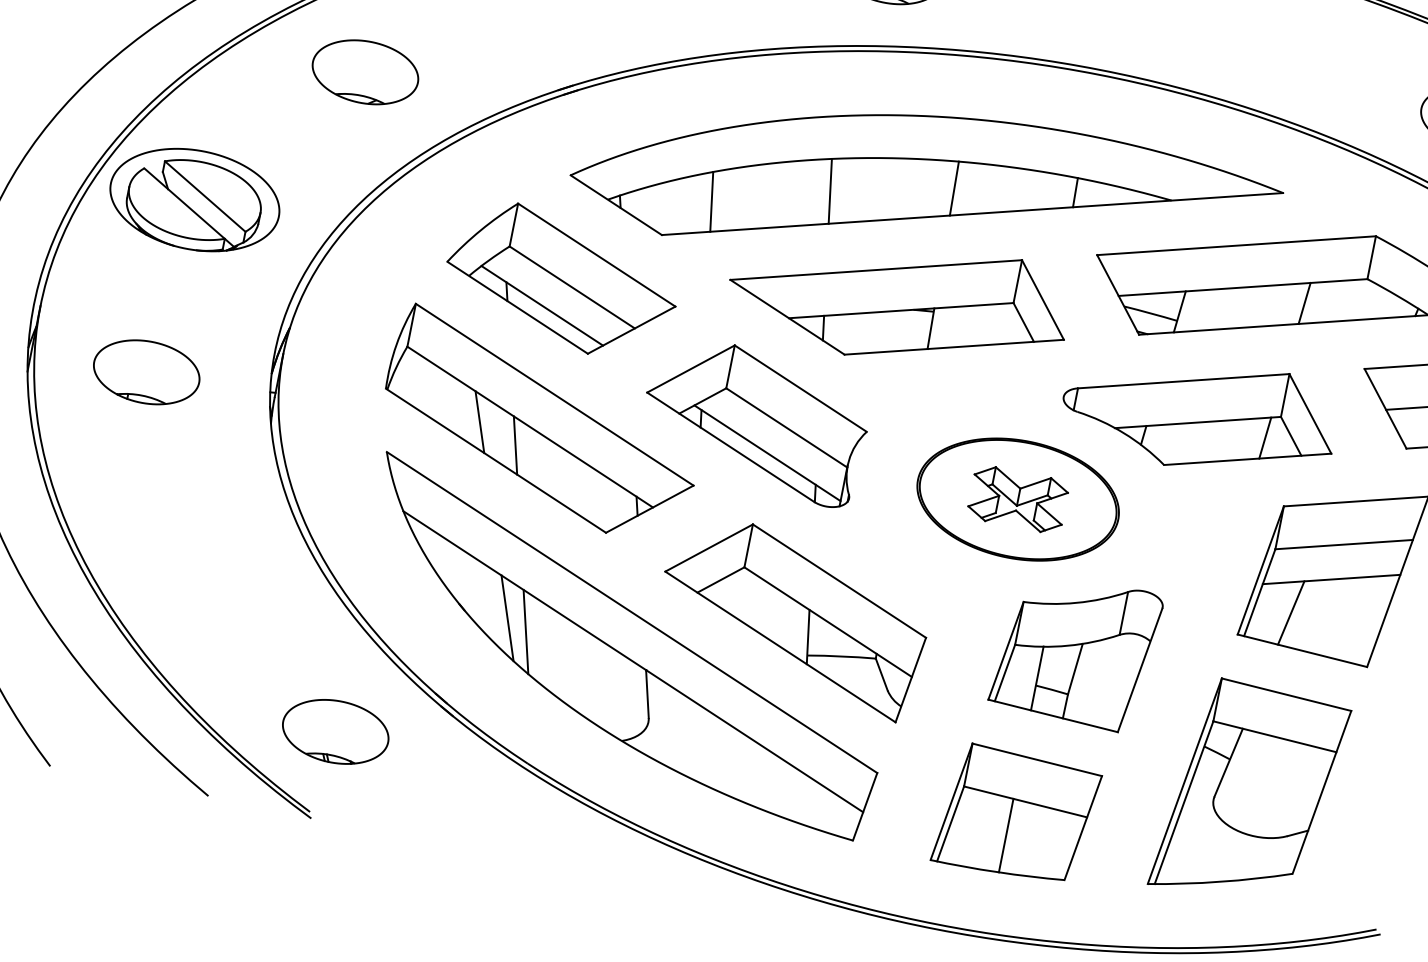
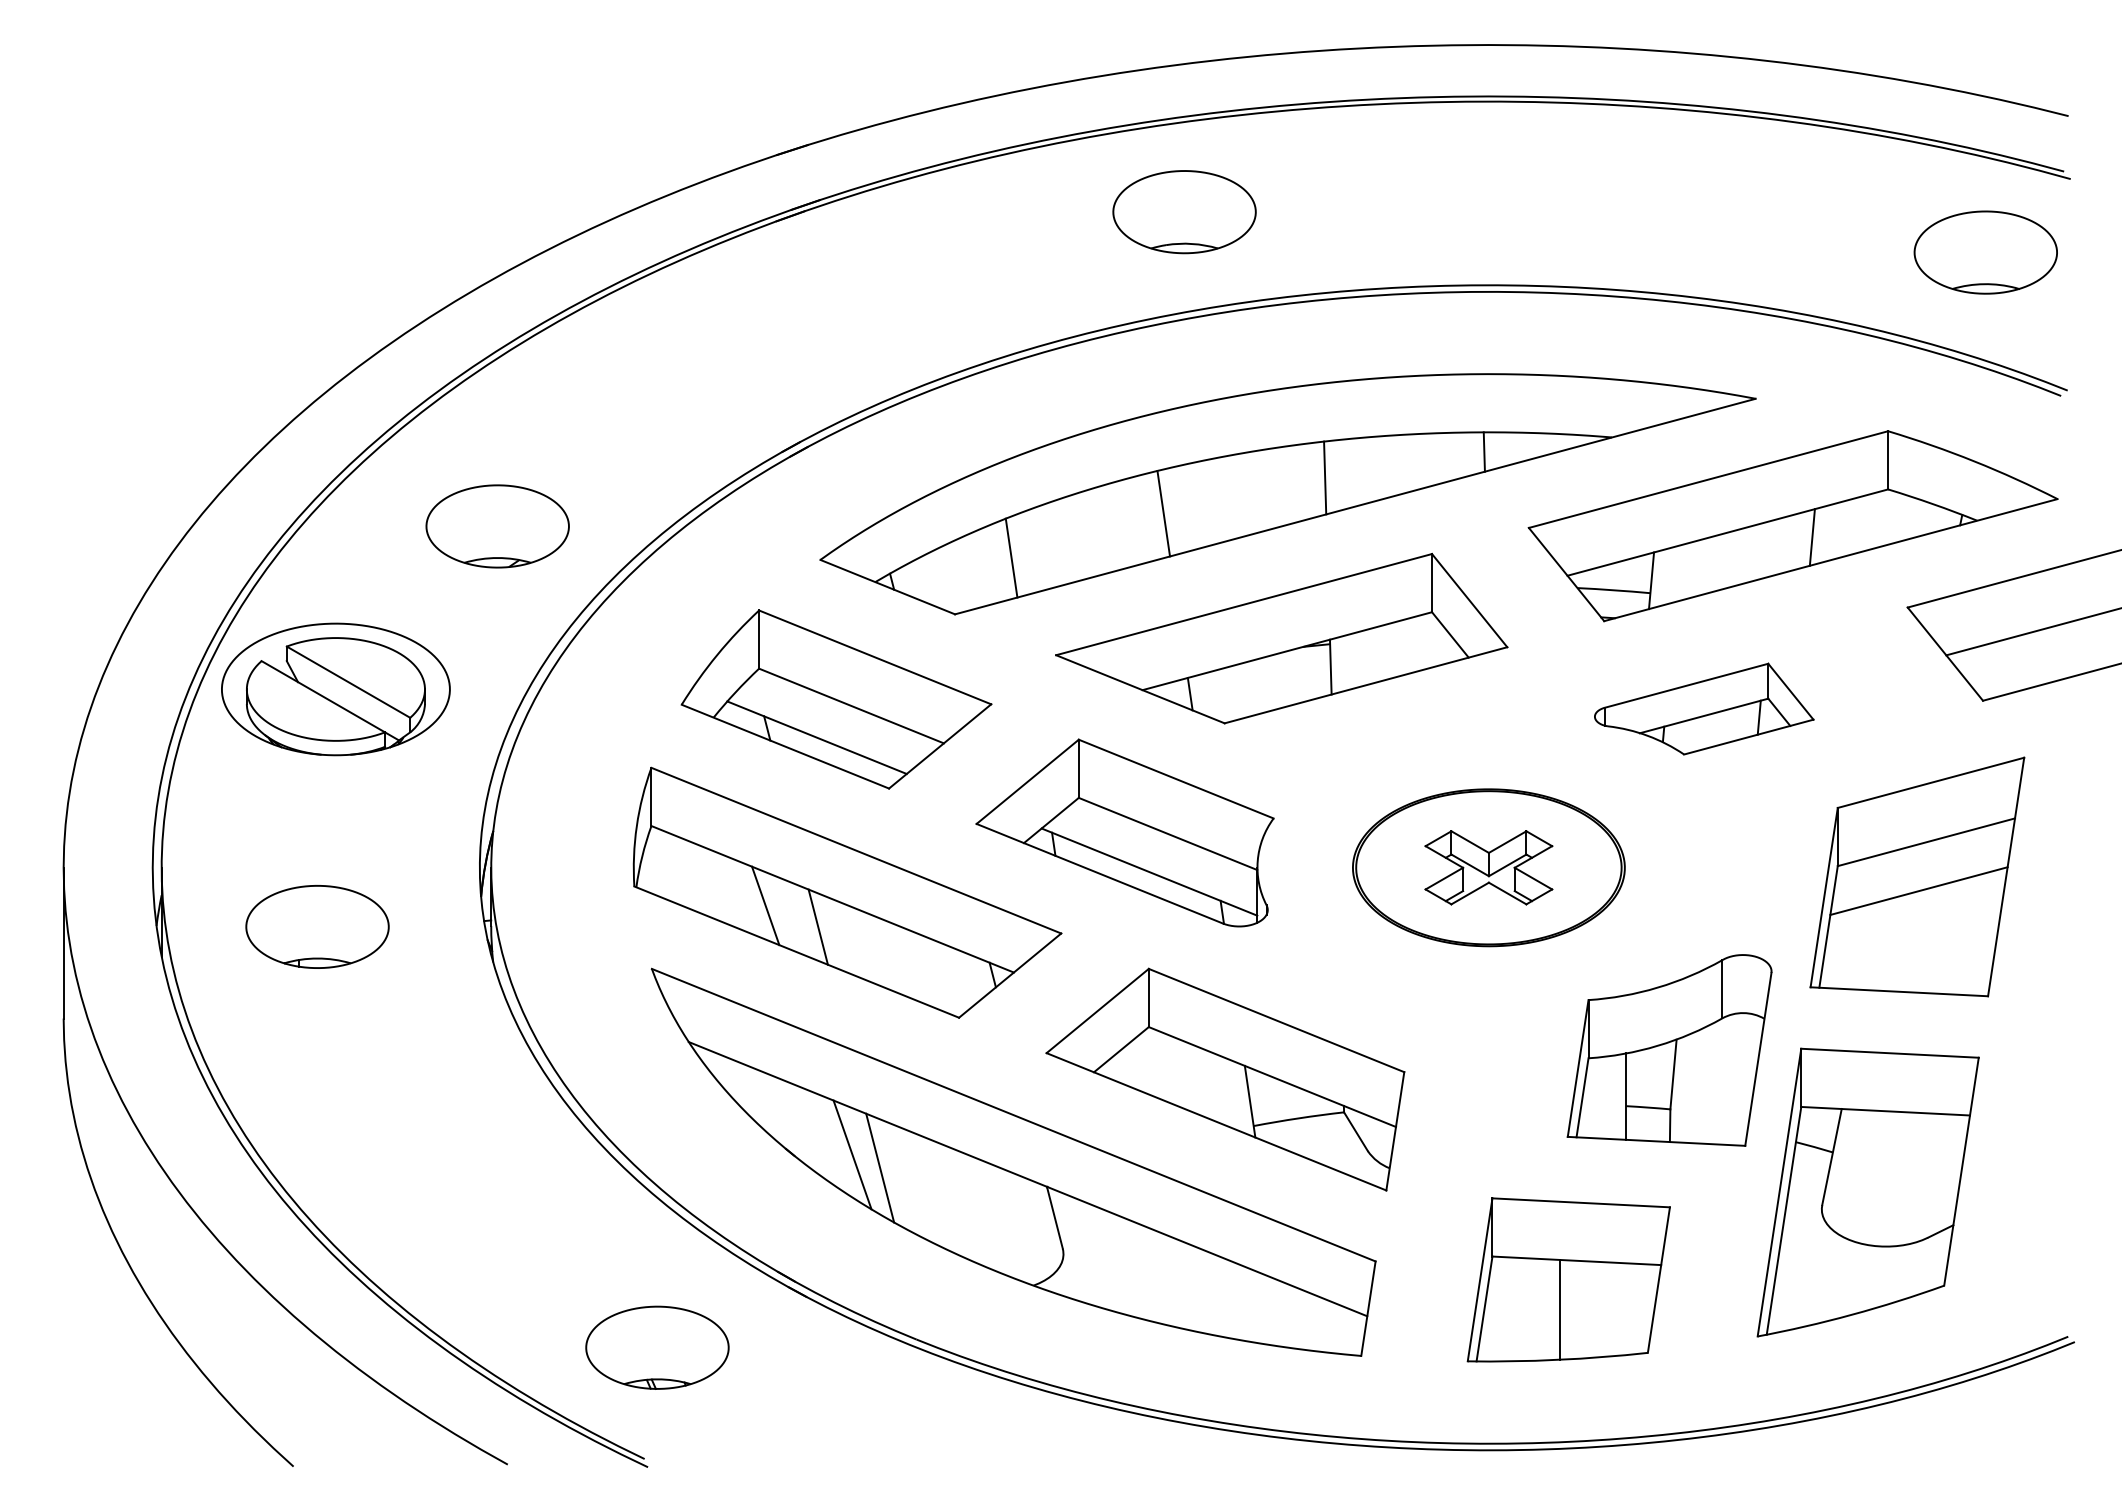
part: (365, 72) -> (497, 526), moved
part: (1200, 413) -> (1704, 708), size x0.6
line: (1290, 613) -> (1874, 945), removed
part: (1075, 650) -> (1669, 1050), moved

